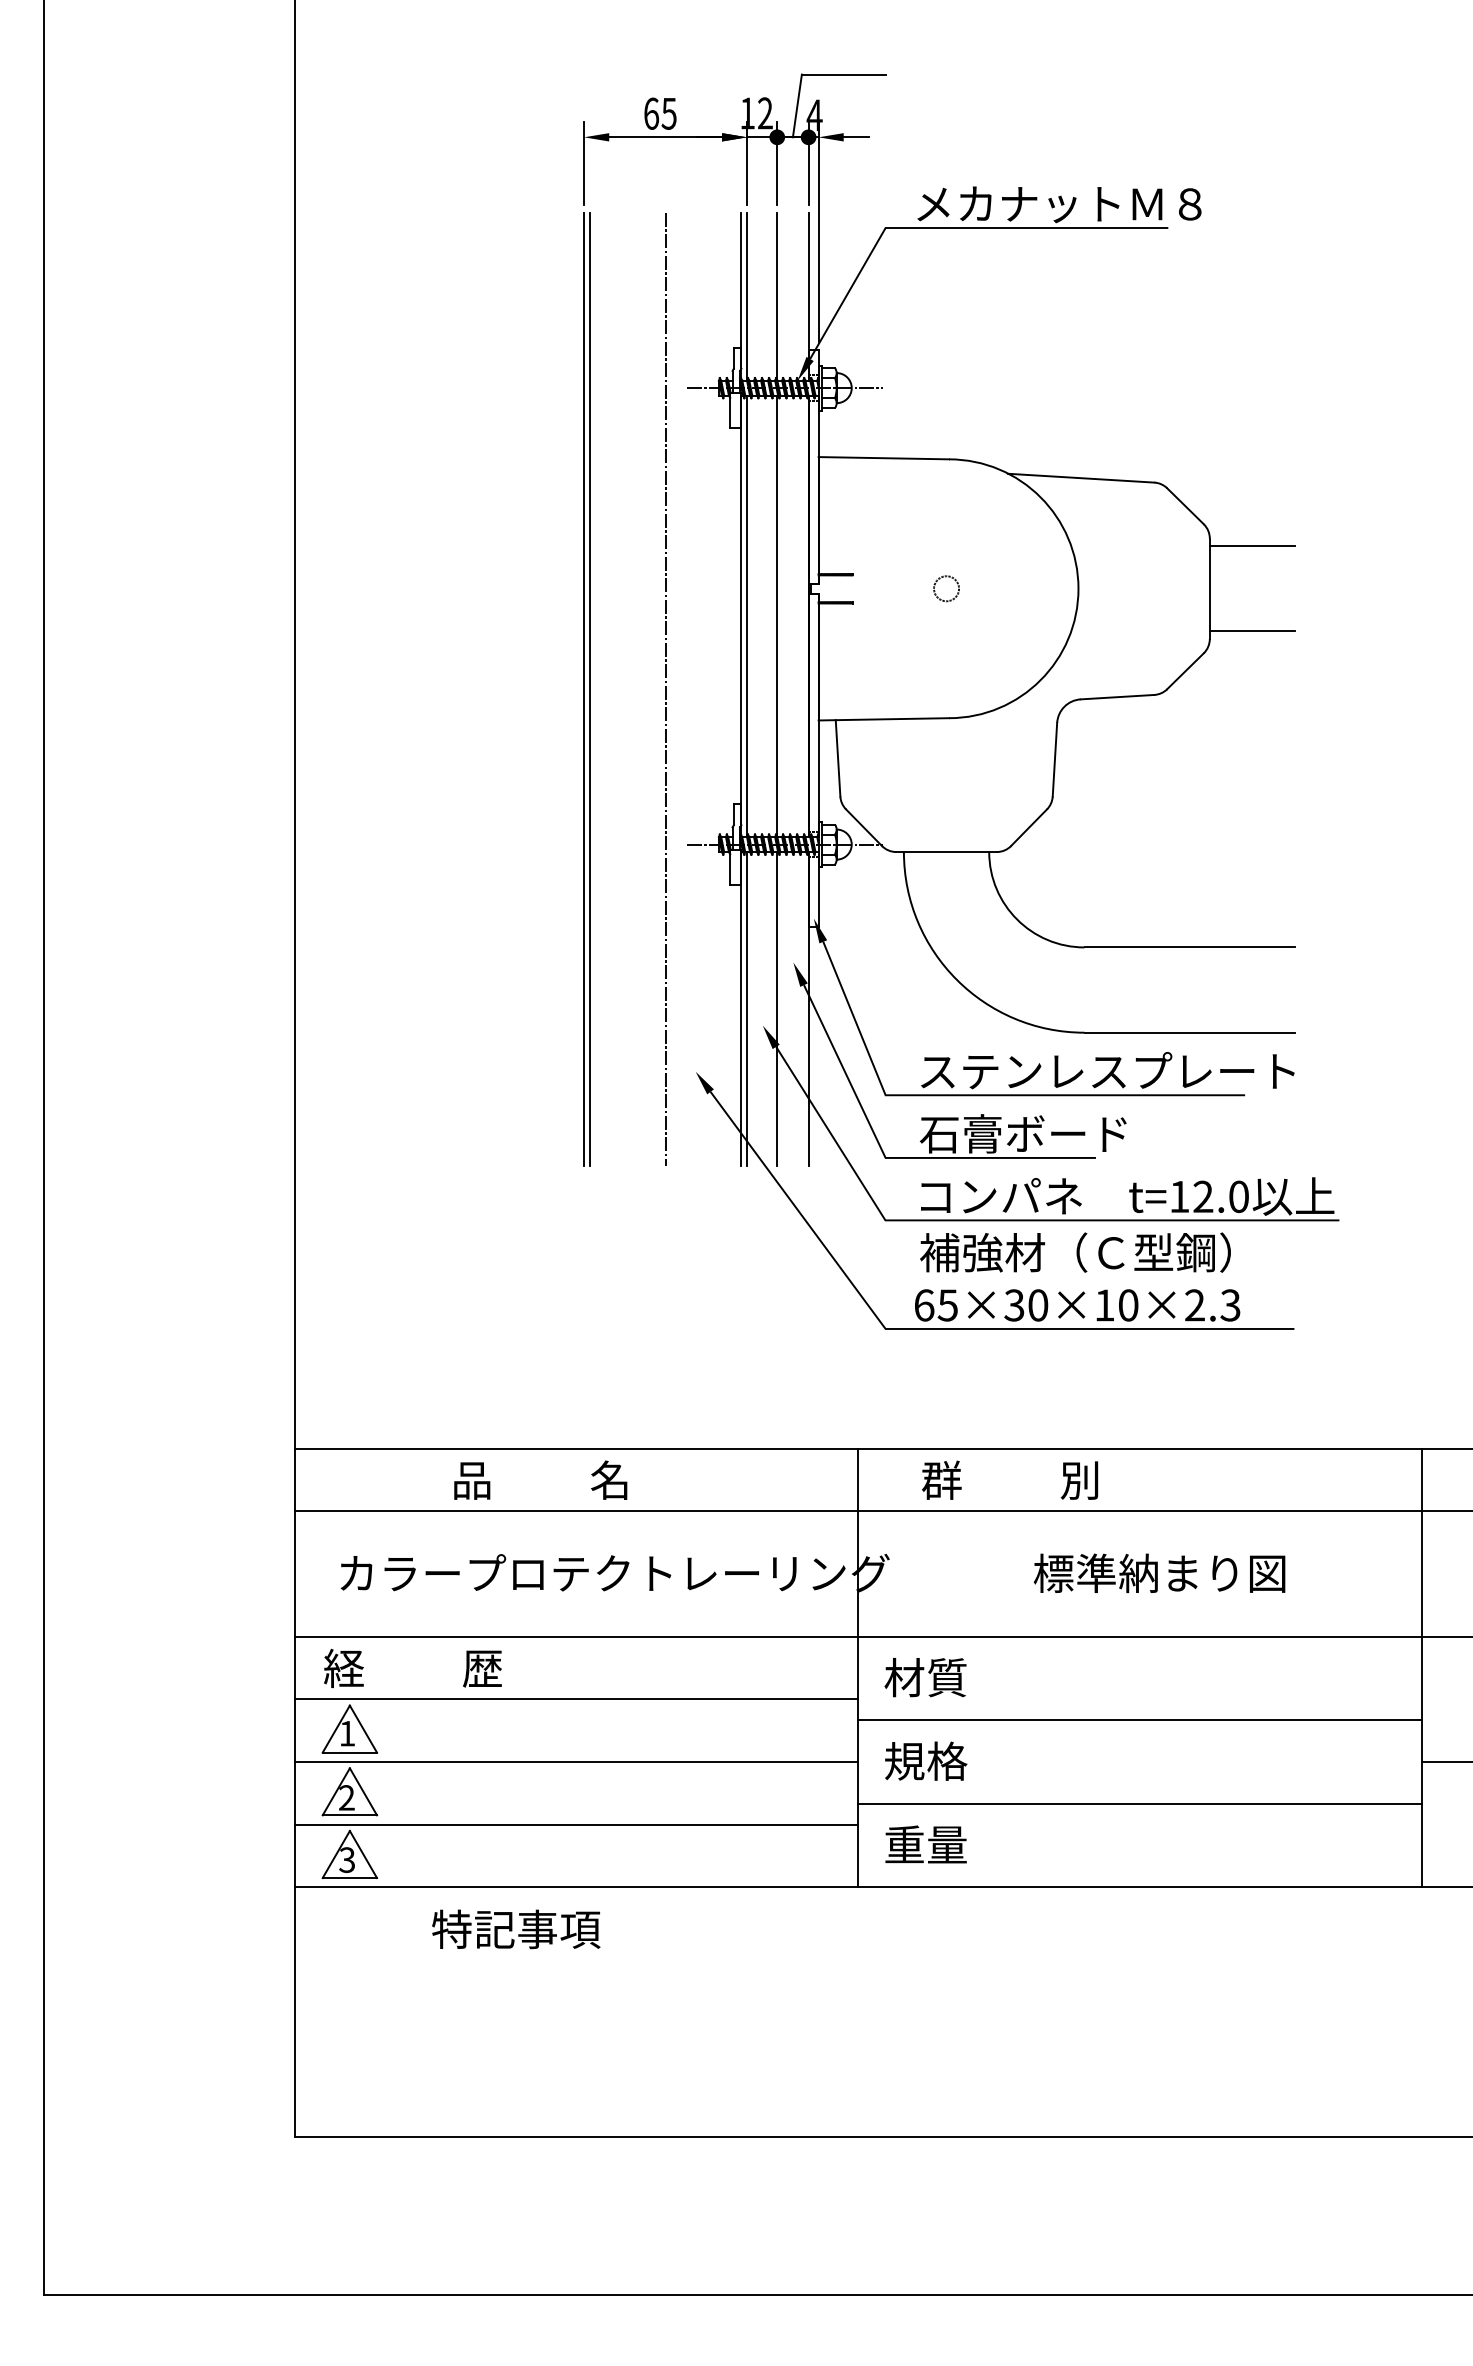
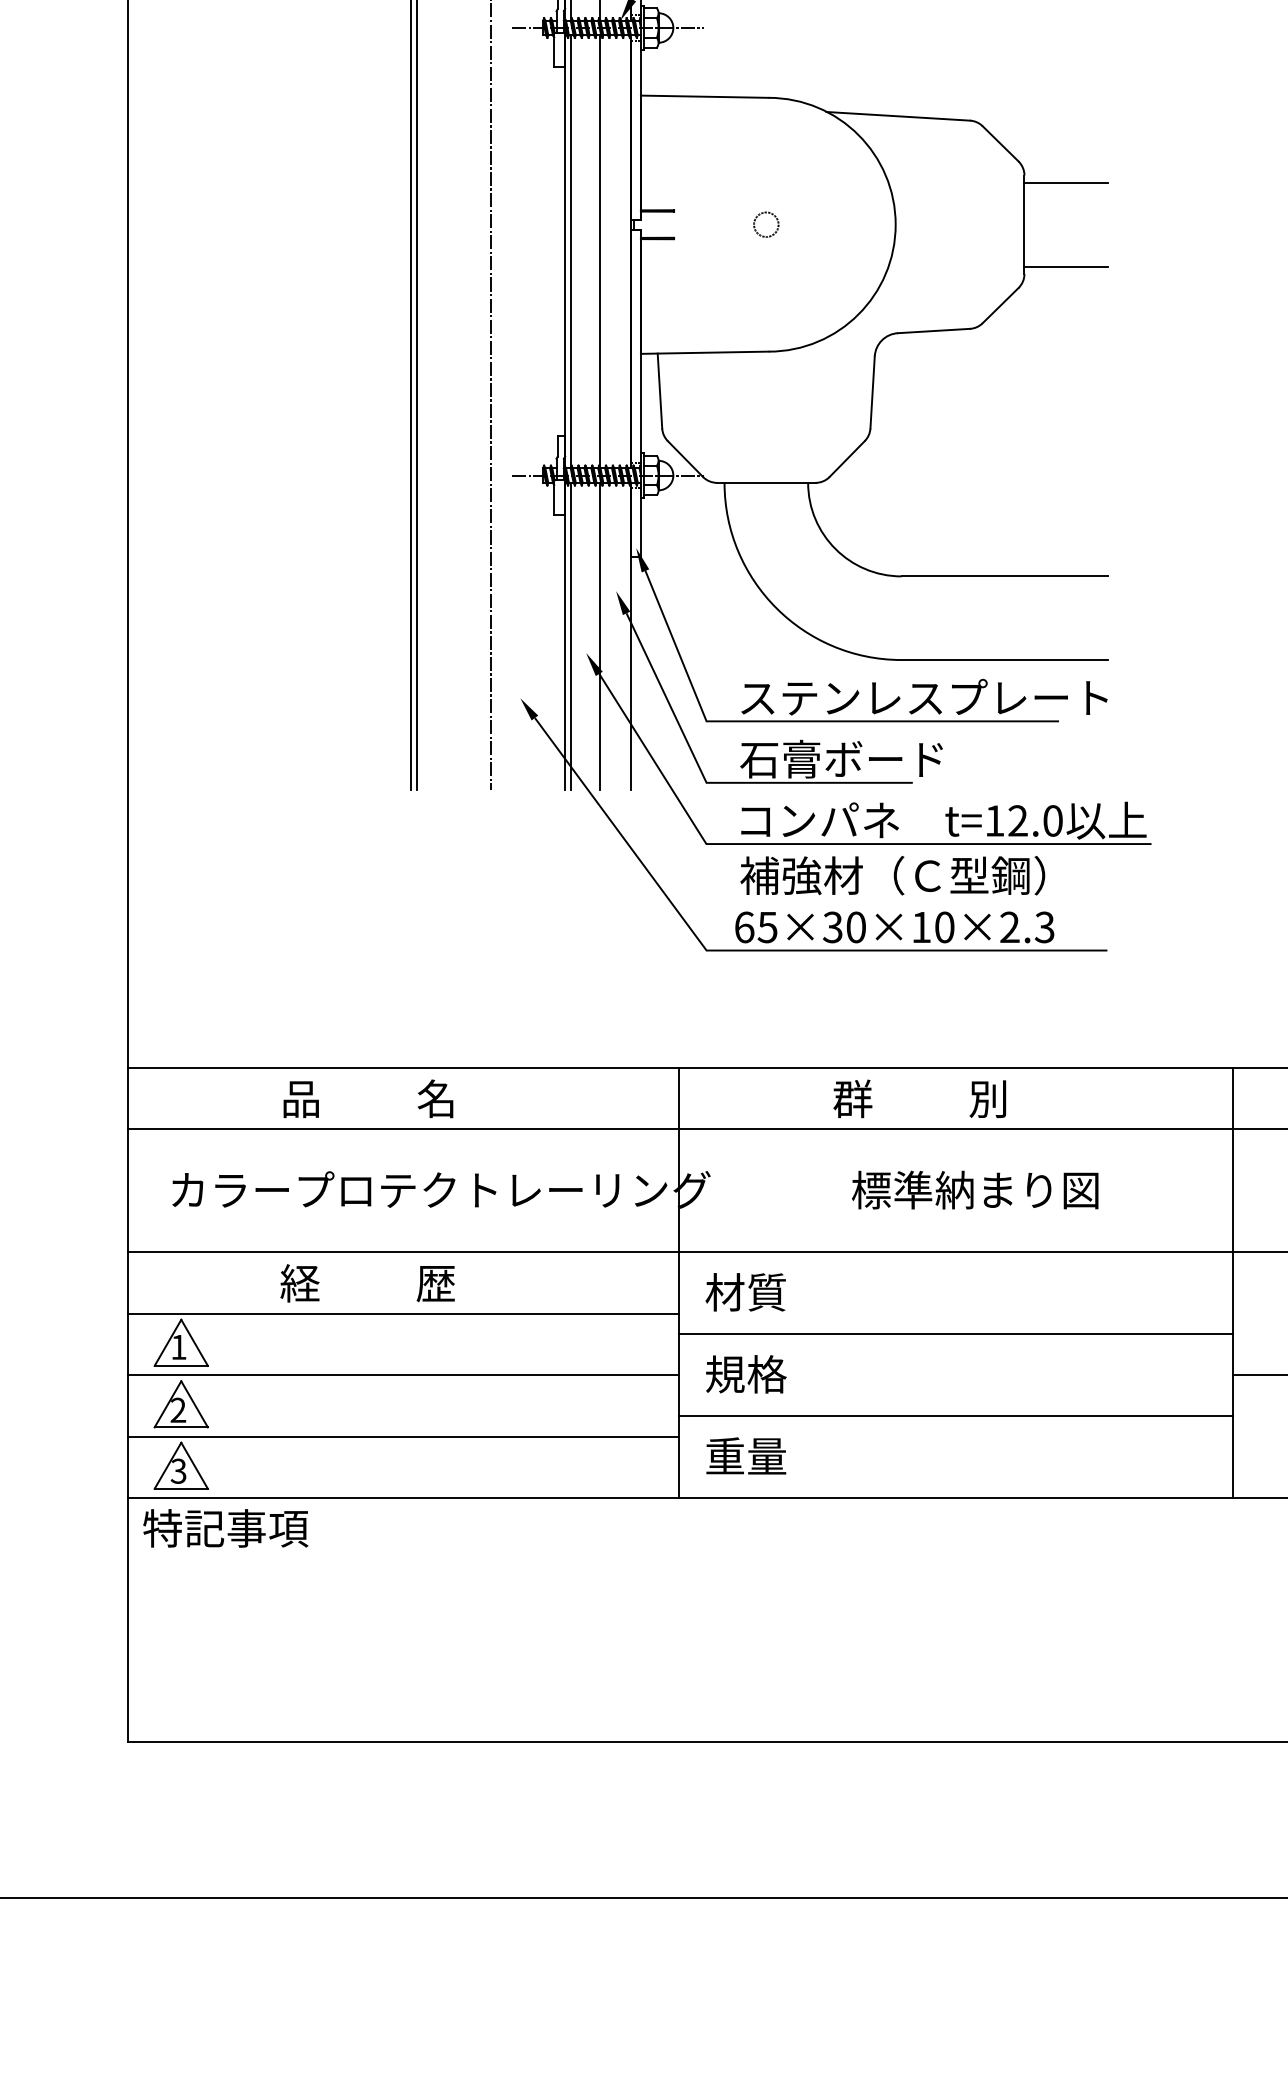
text: (1010, 1479) -> (920, 1098), moved
text: (412, 1667) -> (367, 1282), moved
text: (516, 1929) -> (226, 1528), moved

